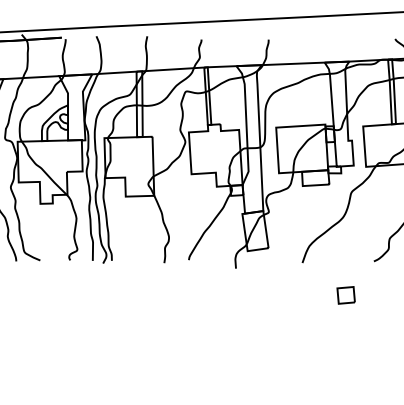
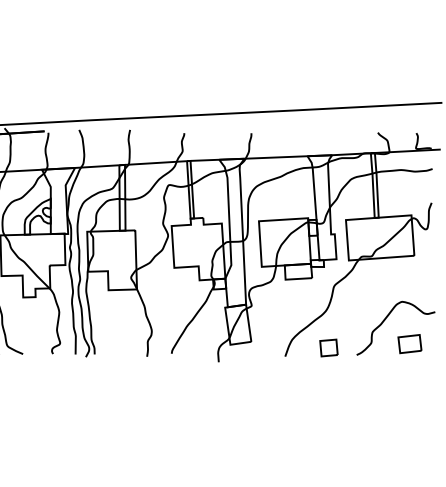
part: (345, 294) -> (328, 347), moved

